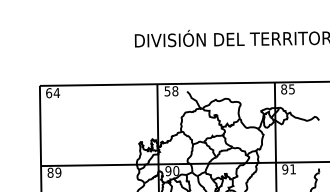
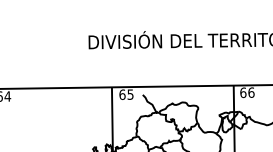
text: (288, 89) -> (247, 92), 85 -> 66
text: (171, 91) -> (126, 94), 58 -> 65

